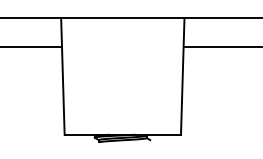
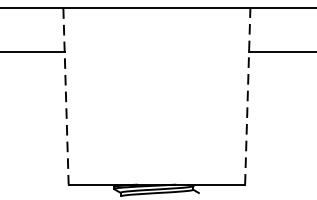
line: (182, 76) -> (247, 96), solid -> dashed
line: (62, 77) -> (65, 97), solid -> dashed

